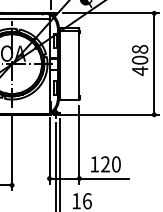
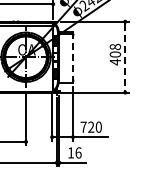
line: (80, 64) -> (73, 57), solid -> dashed
line: (154, 64) -> (125, 57), solid -> dashed
text: (94, 163) -> (83, 126), 120 -> 720

